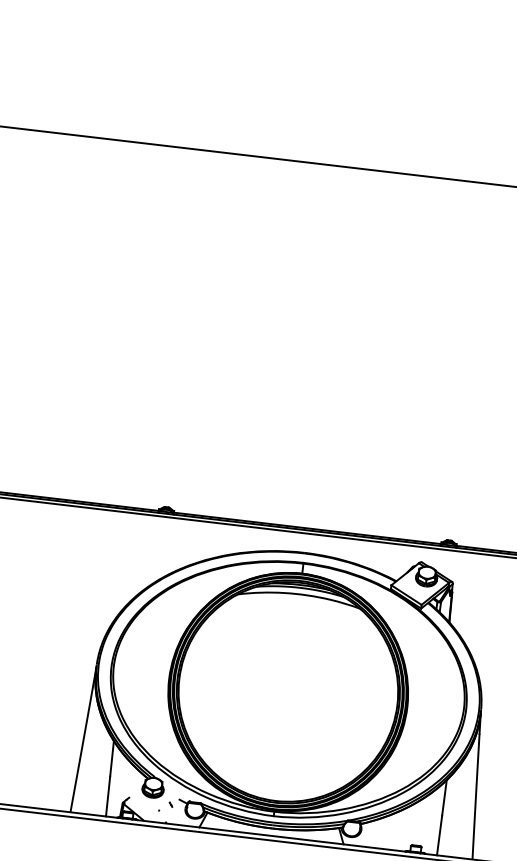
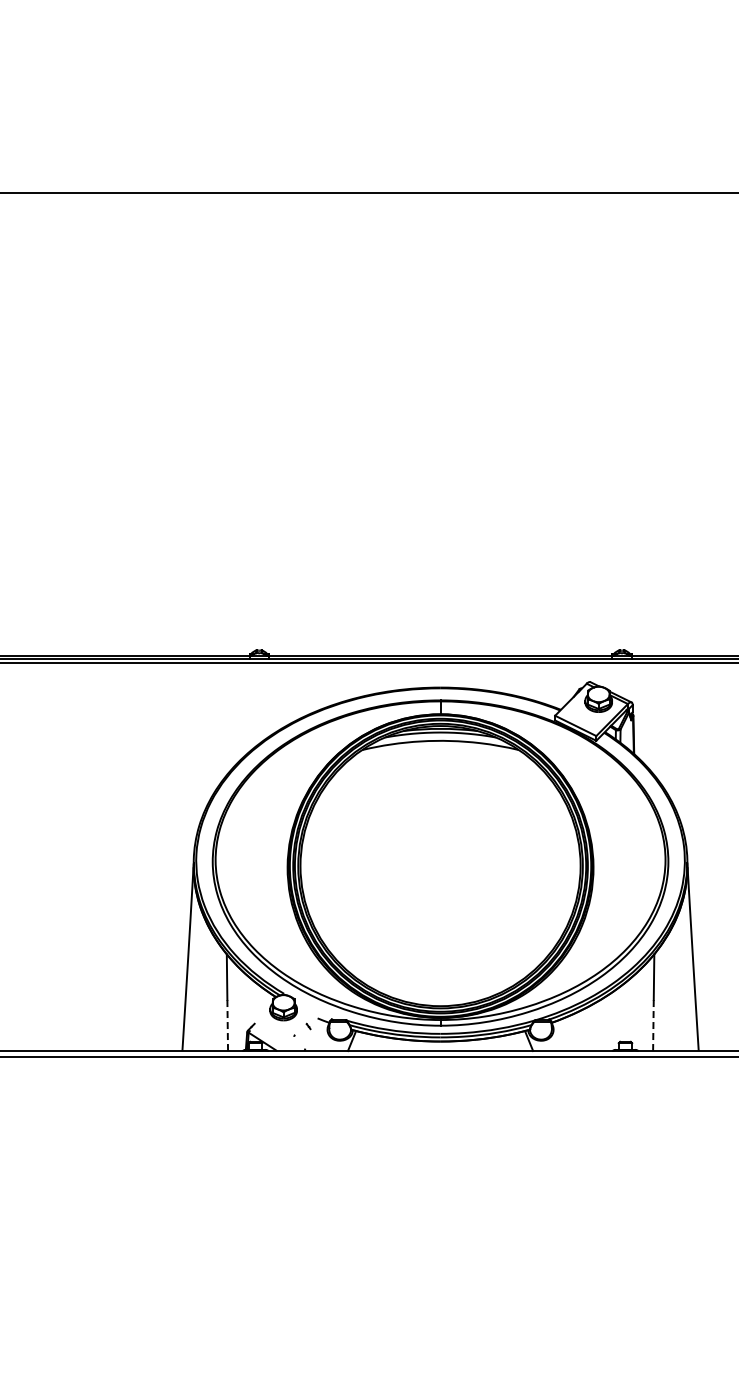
line: (107, 796) -> (227, 1025), solid -> dashed
line: (439, 835) -> (653, 1025), solid -> dashed

